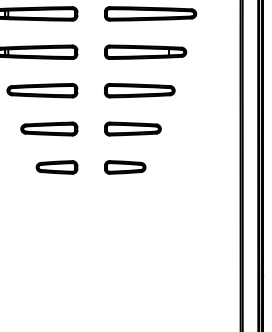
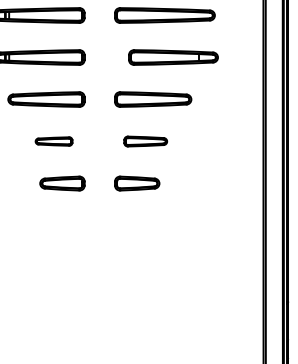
part: (145, 52) -> (173, 57), moved
part: (48, 129) -> (53, 141), size x0.6
part: (132, 129) -> (145, 141), size x0.7

